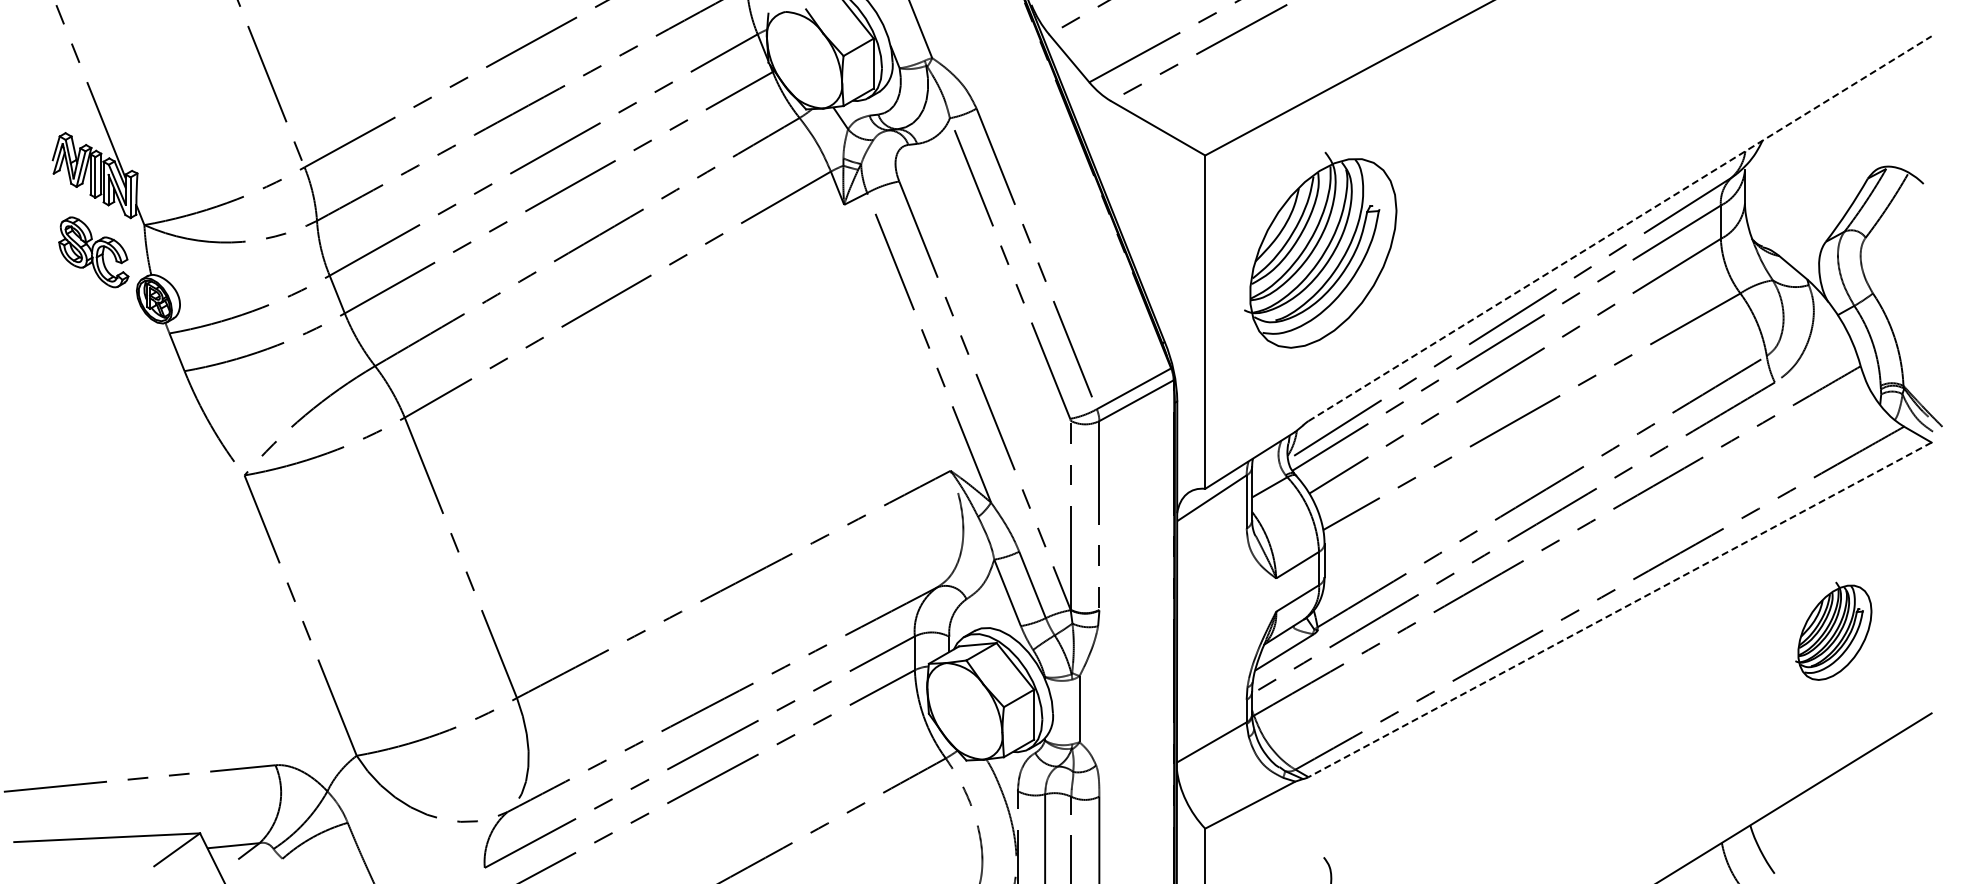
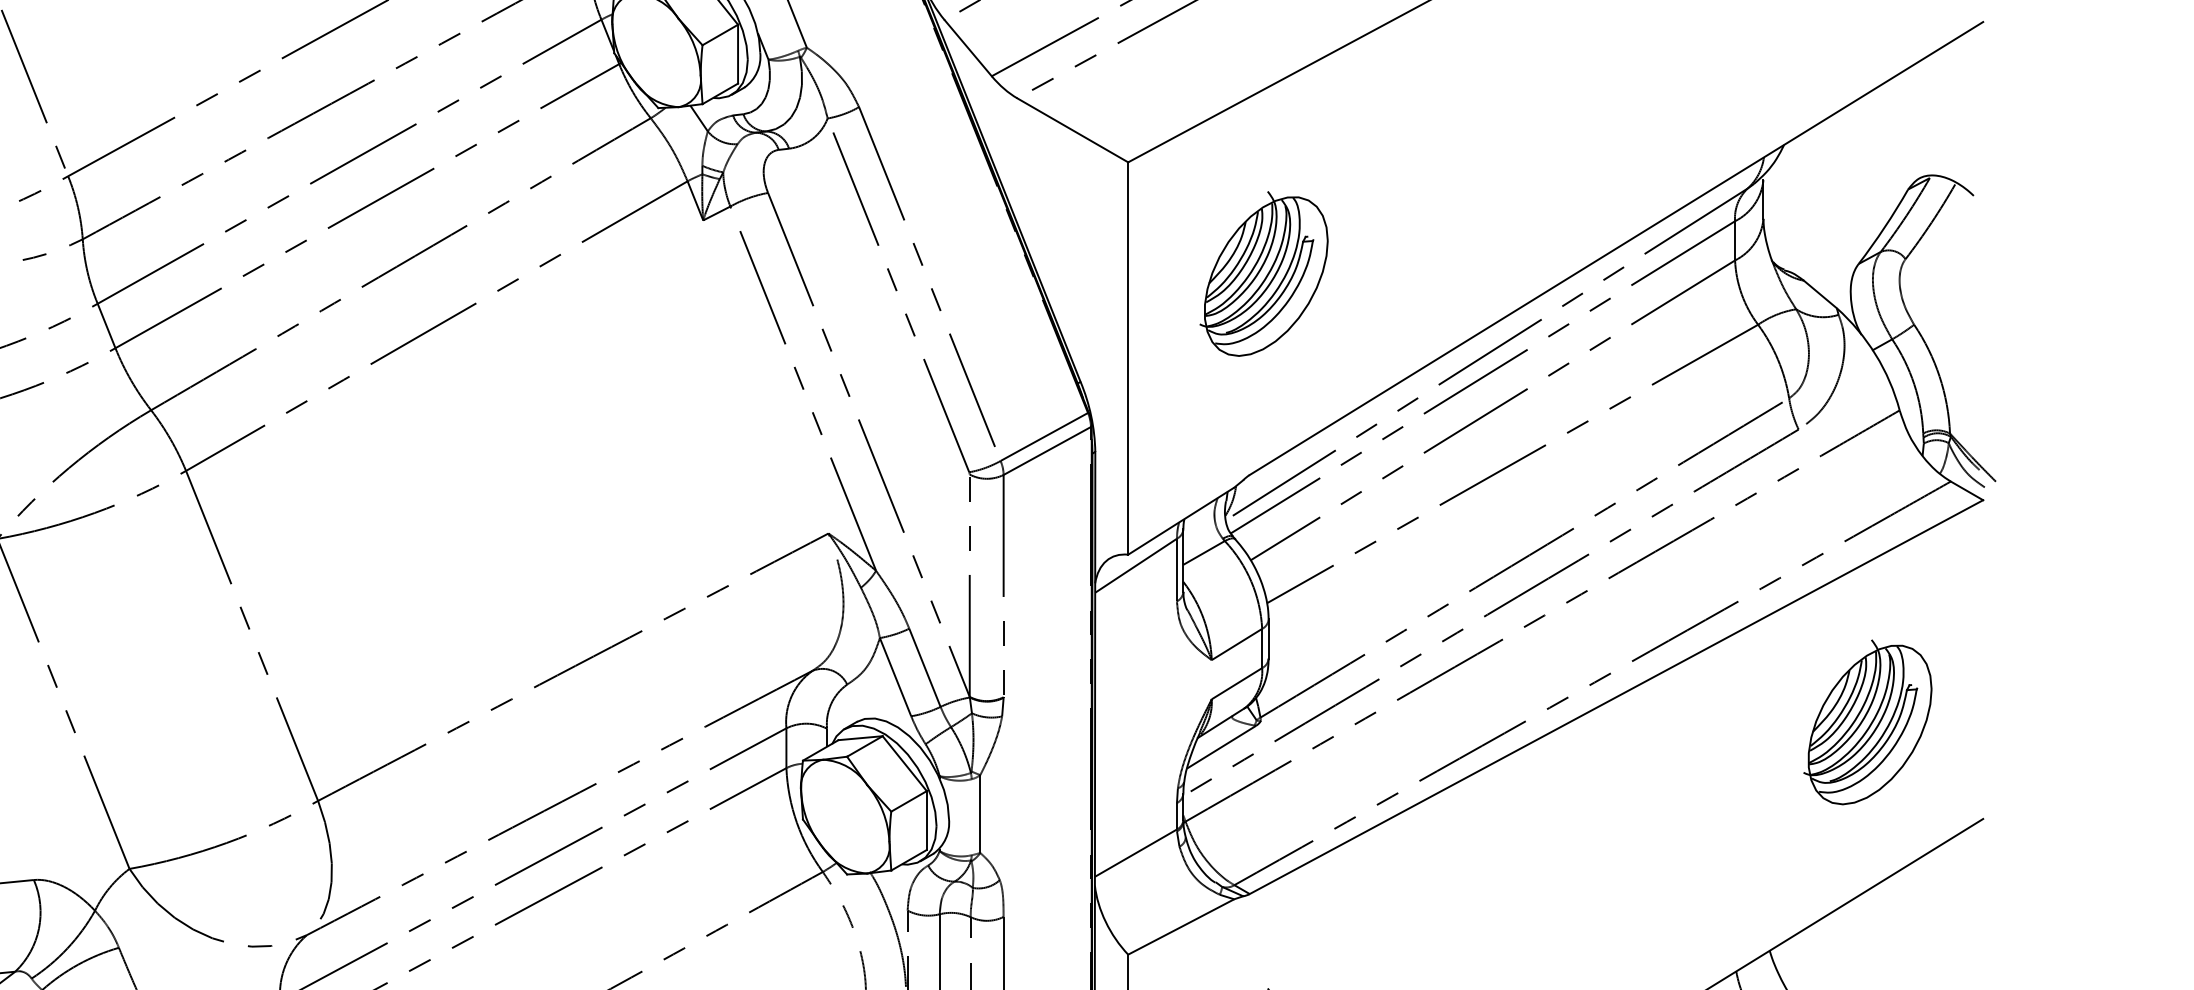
line: (1620, 228) -> (1616, 248), dashed -> solid
part: (1320, 250) -> (1263, 274), size x0.71
line: (1620, 609) -> (1616, 696), dashed -> solid
part: (1833, 630) -> (1867, 721), size x1.43

